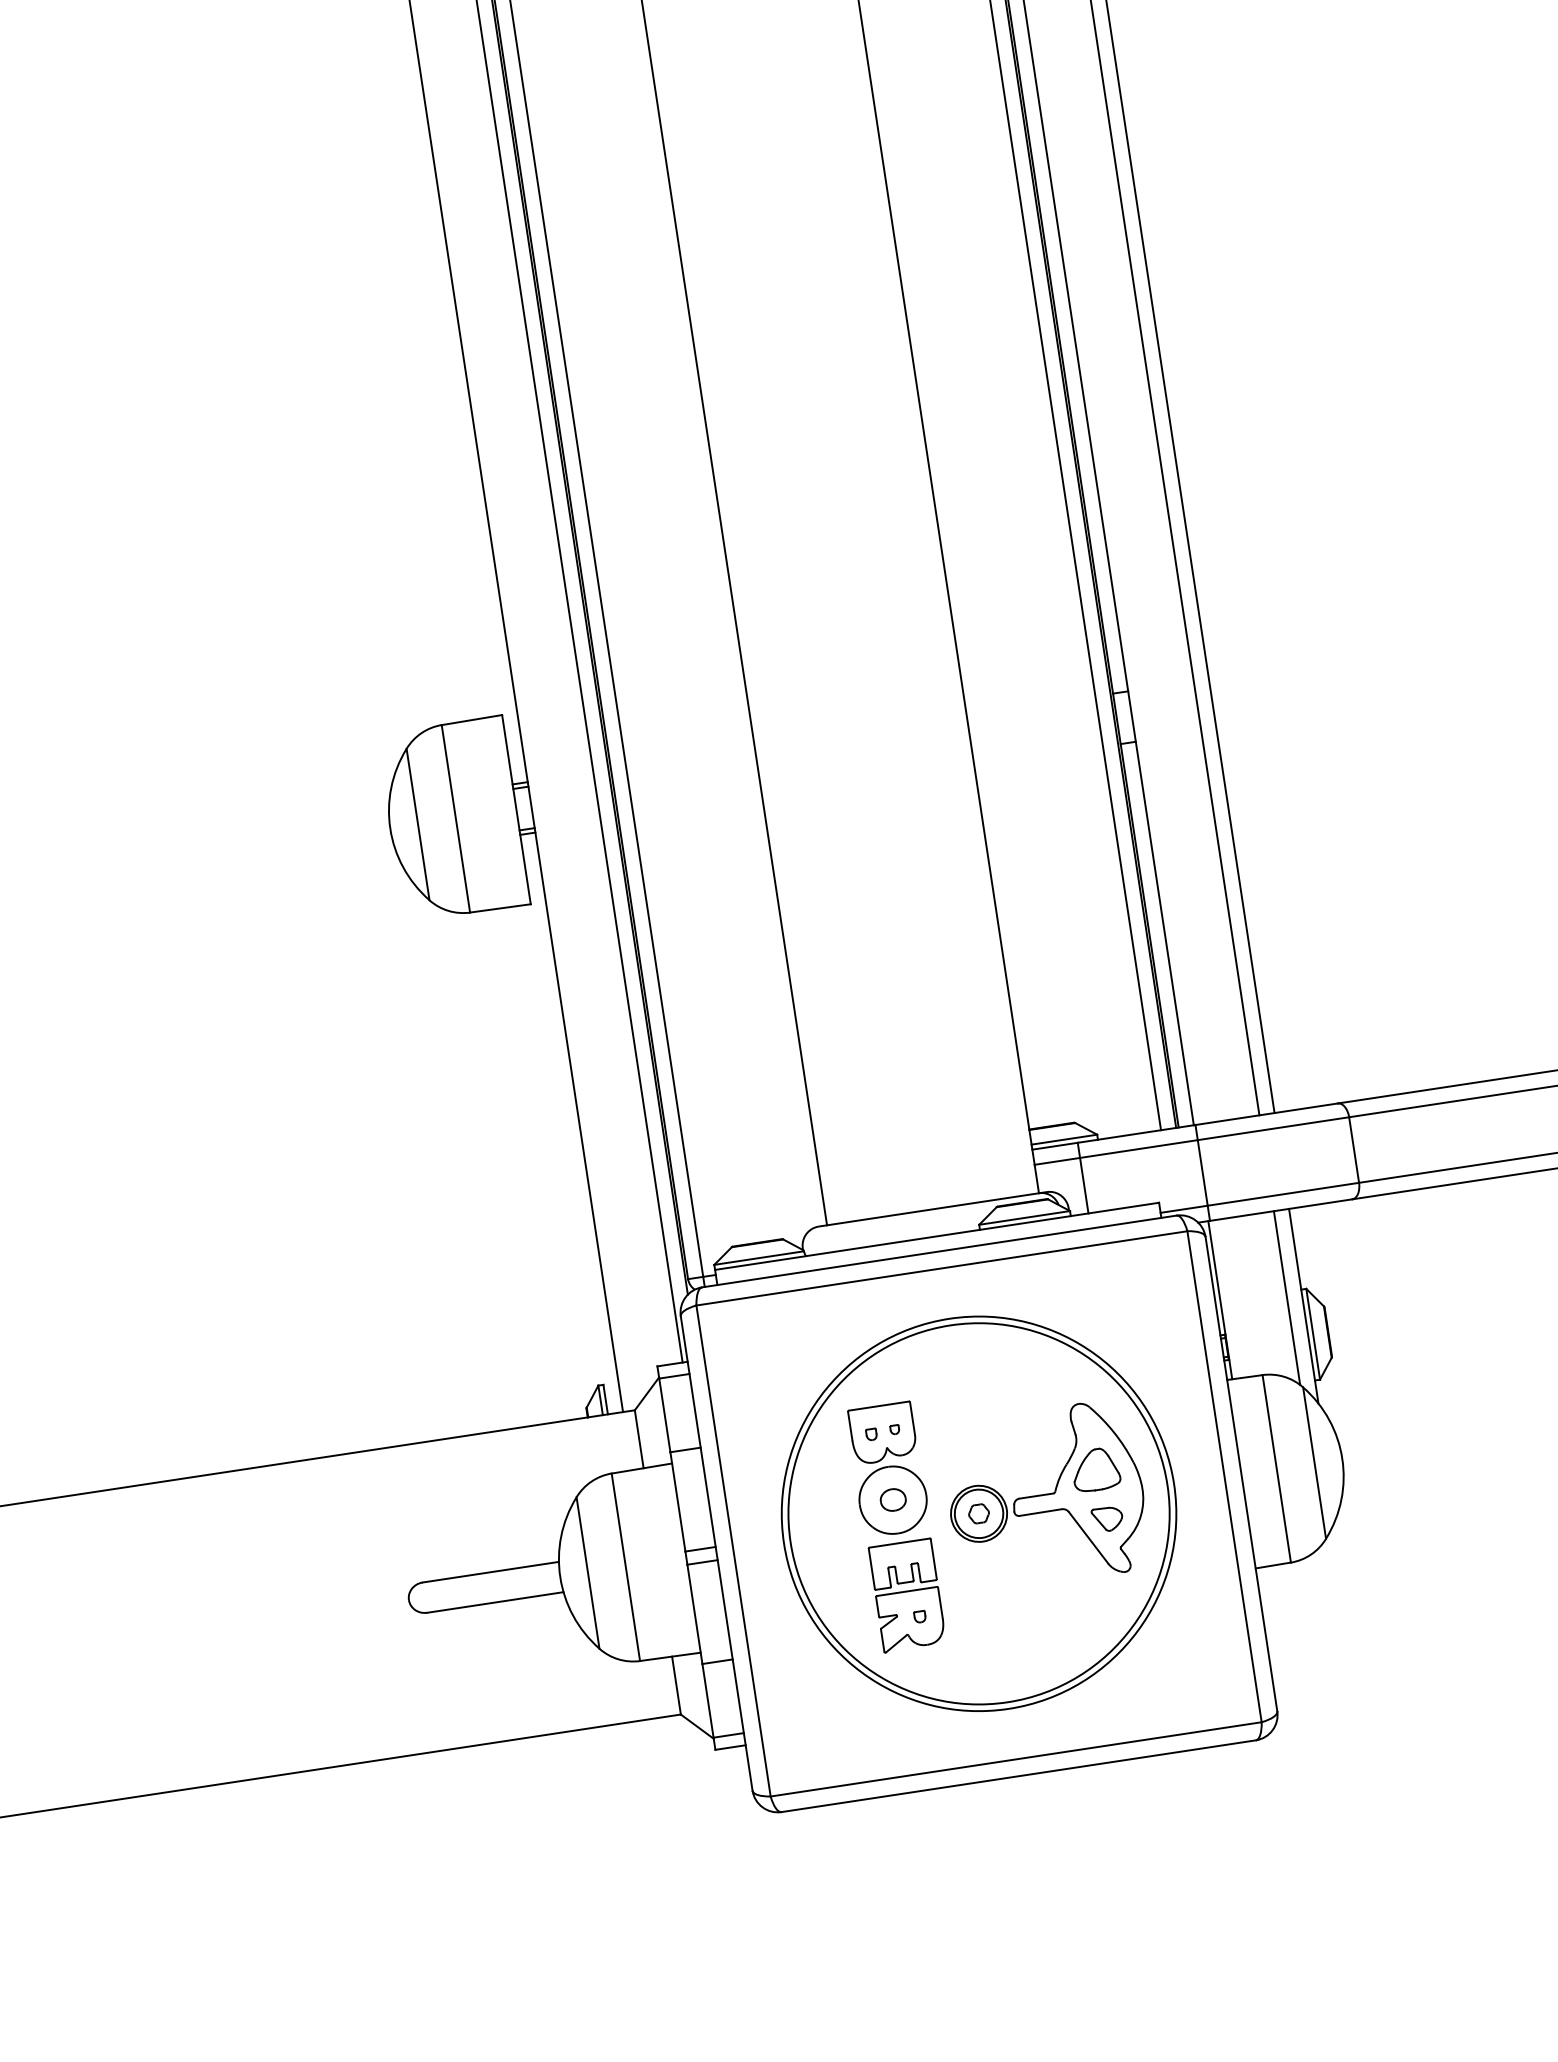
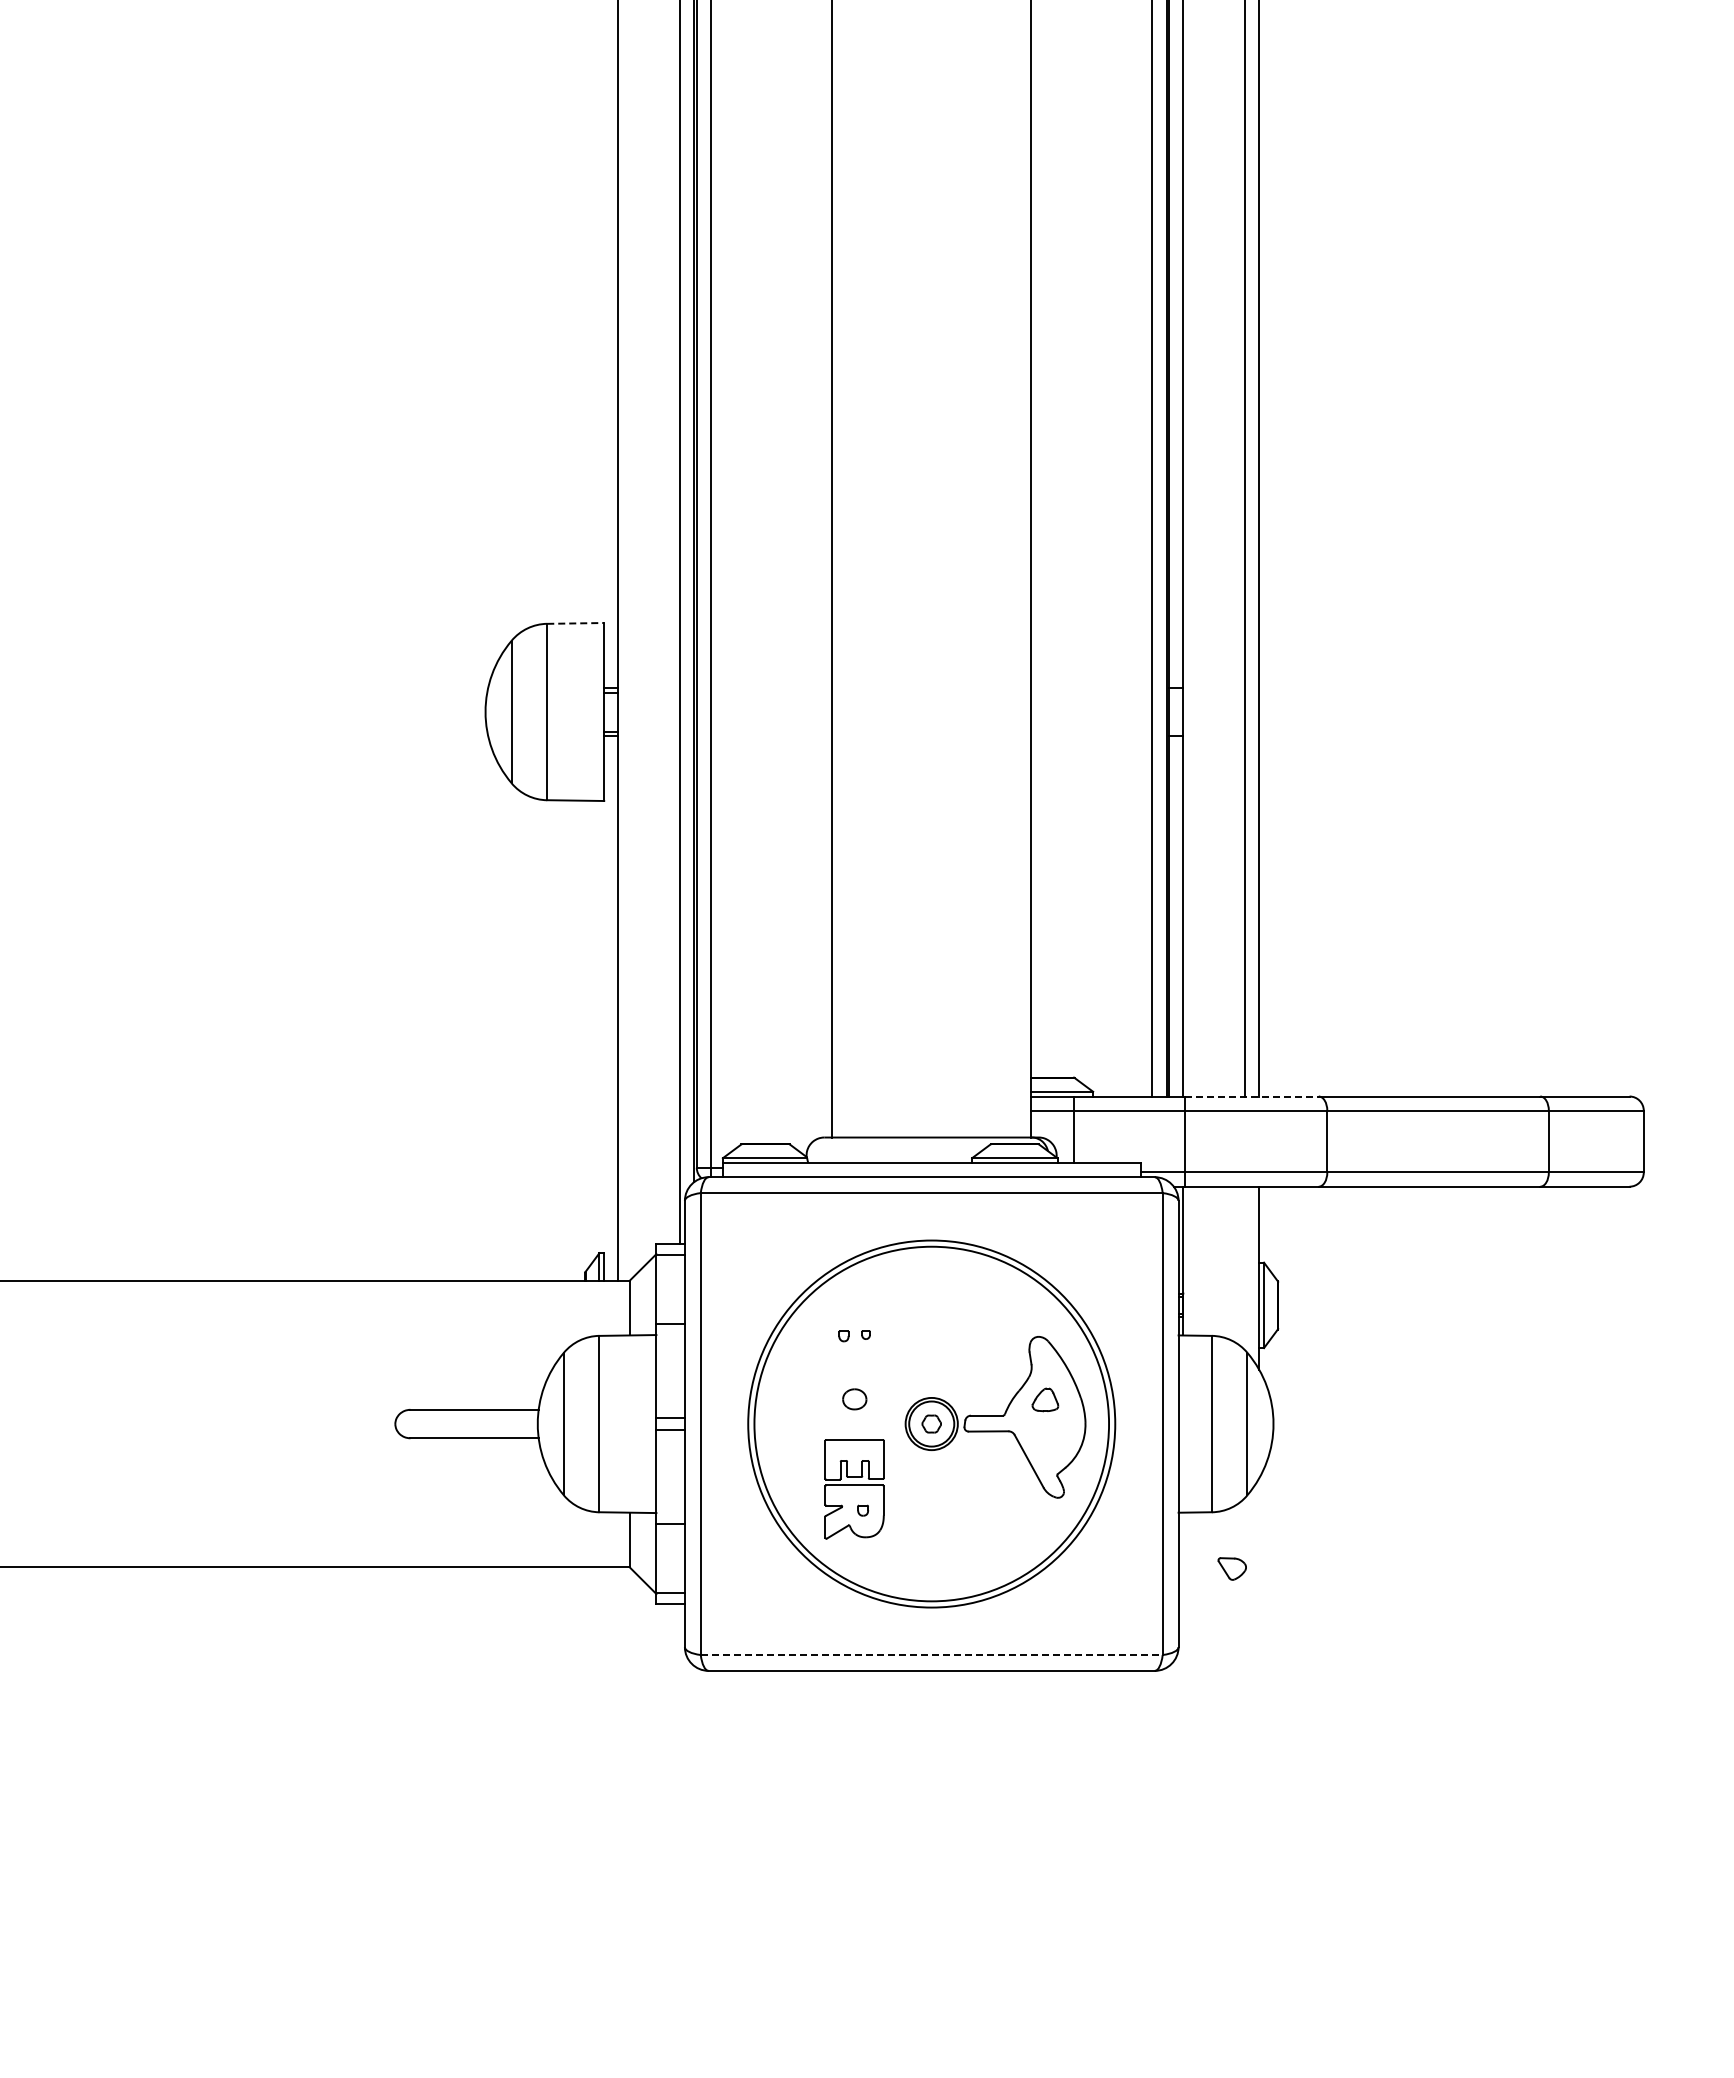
line: (472, 720) -> (576, 623), solid -> dashed
line: (1266, 1114) -> (1251, 1096), solid -> dashed
line: (1287, 1298) -> (1245, 1268), removed
part: (888, 1469) -> (854, 1370), removed
part: (1096, 1469) -> (1045, 1399), size x0.6
part: (1106, 1518) -> (1231, 1568), moved
line: (1016, 1759) -> (931, 1655), solid -> dashed

